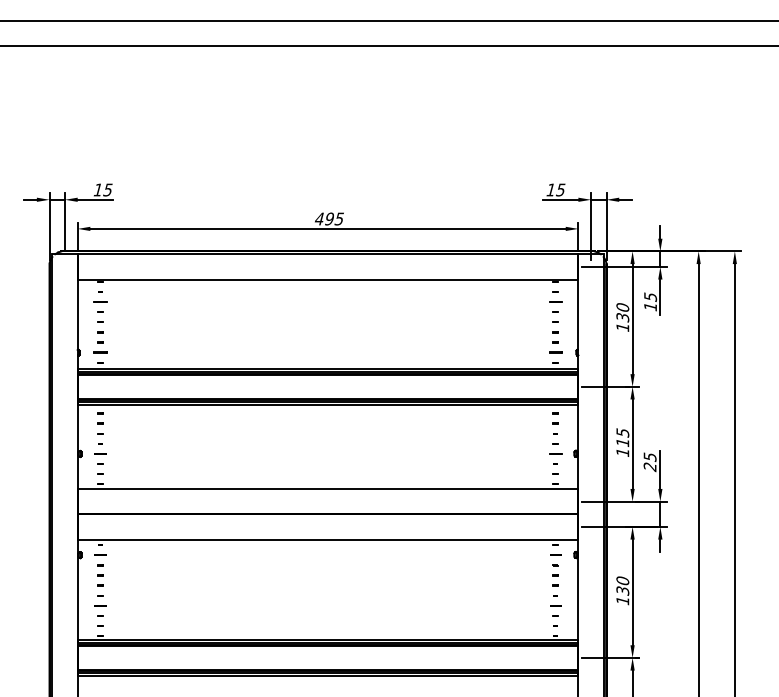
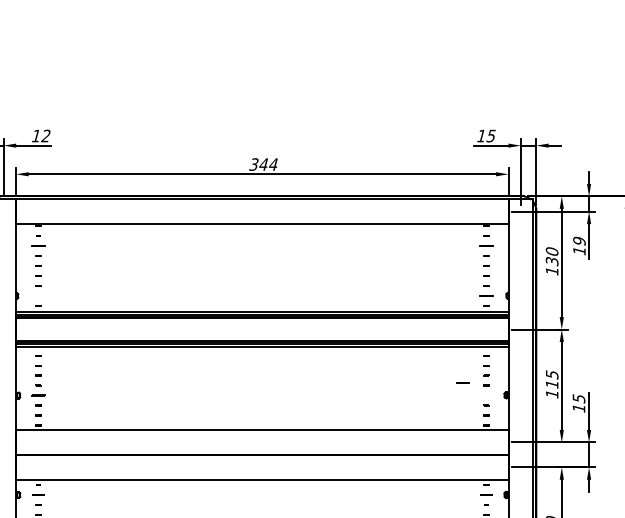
text: (107, 189) -> (45, 135), 15 -> 12
text: (328, 218) -> (262, 164), 495 -> 344
text: (650, 296) -> (579, 240), 15 -> 19
line: (100, 352) -> (38, 295), removed
line: (555, 453) -> (462, 382), moved
text: (649, 467) -> (578, 408), 25 -> 15

